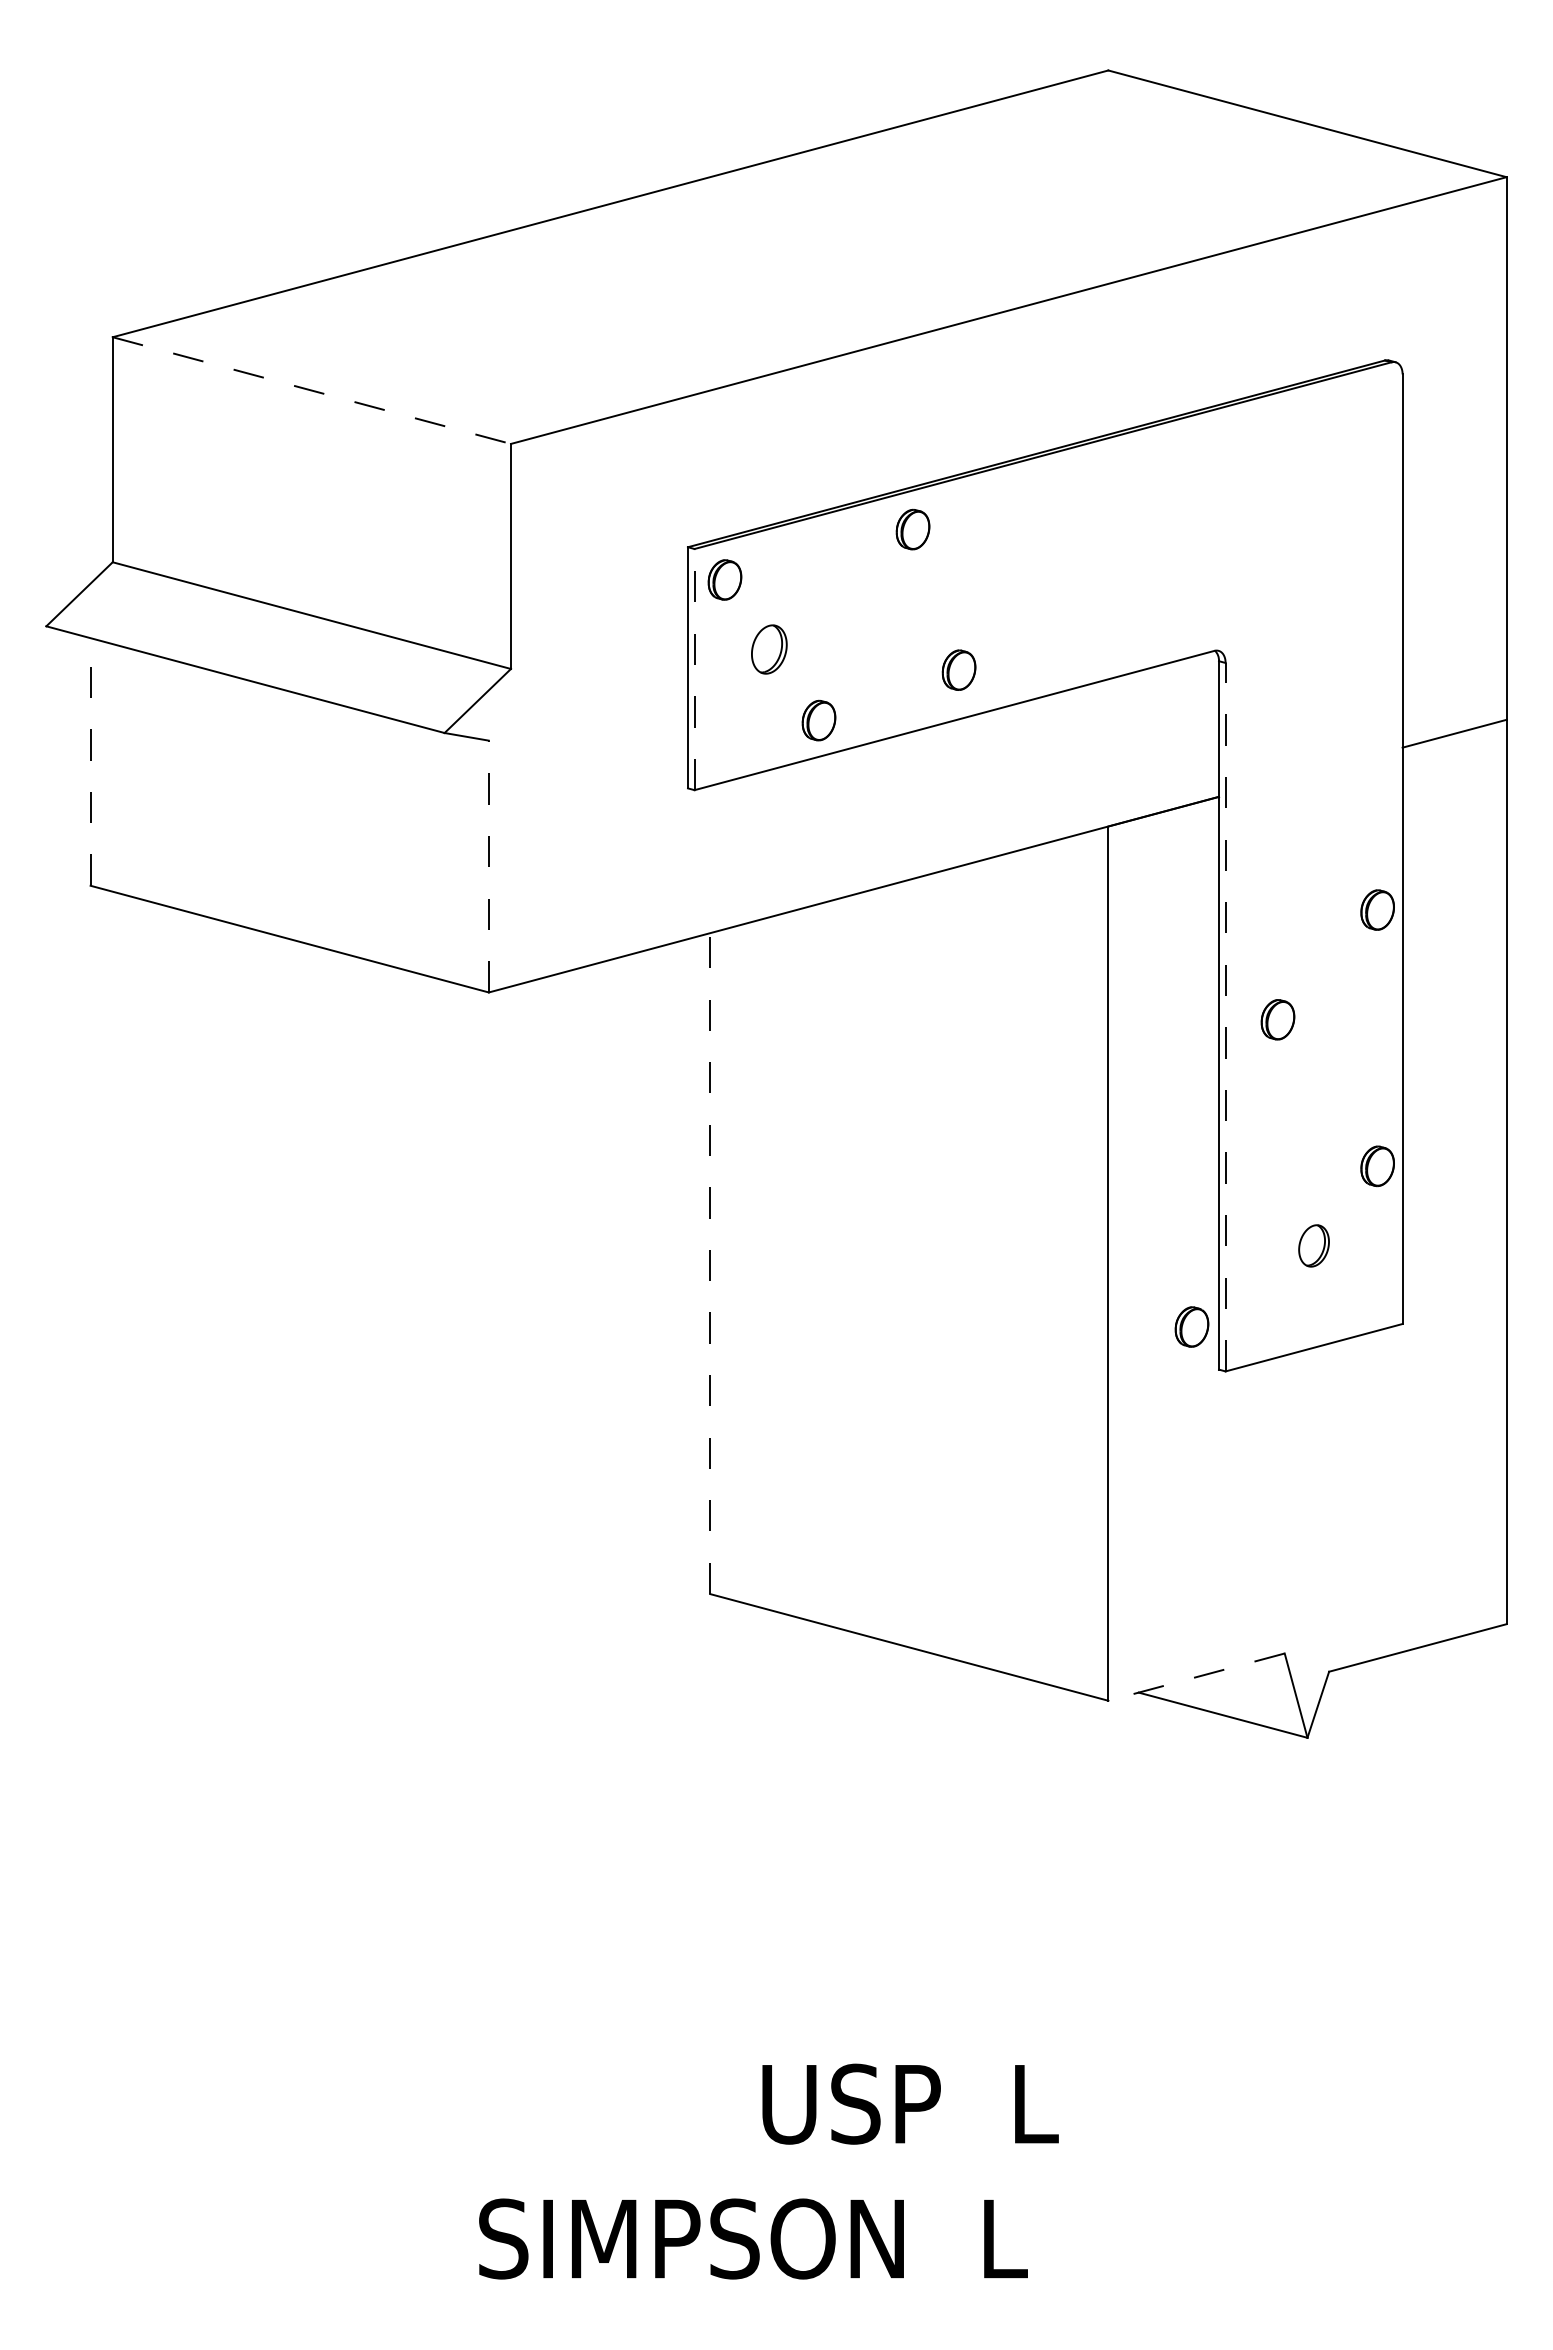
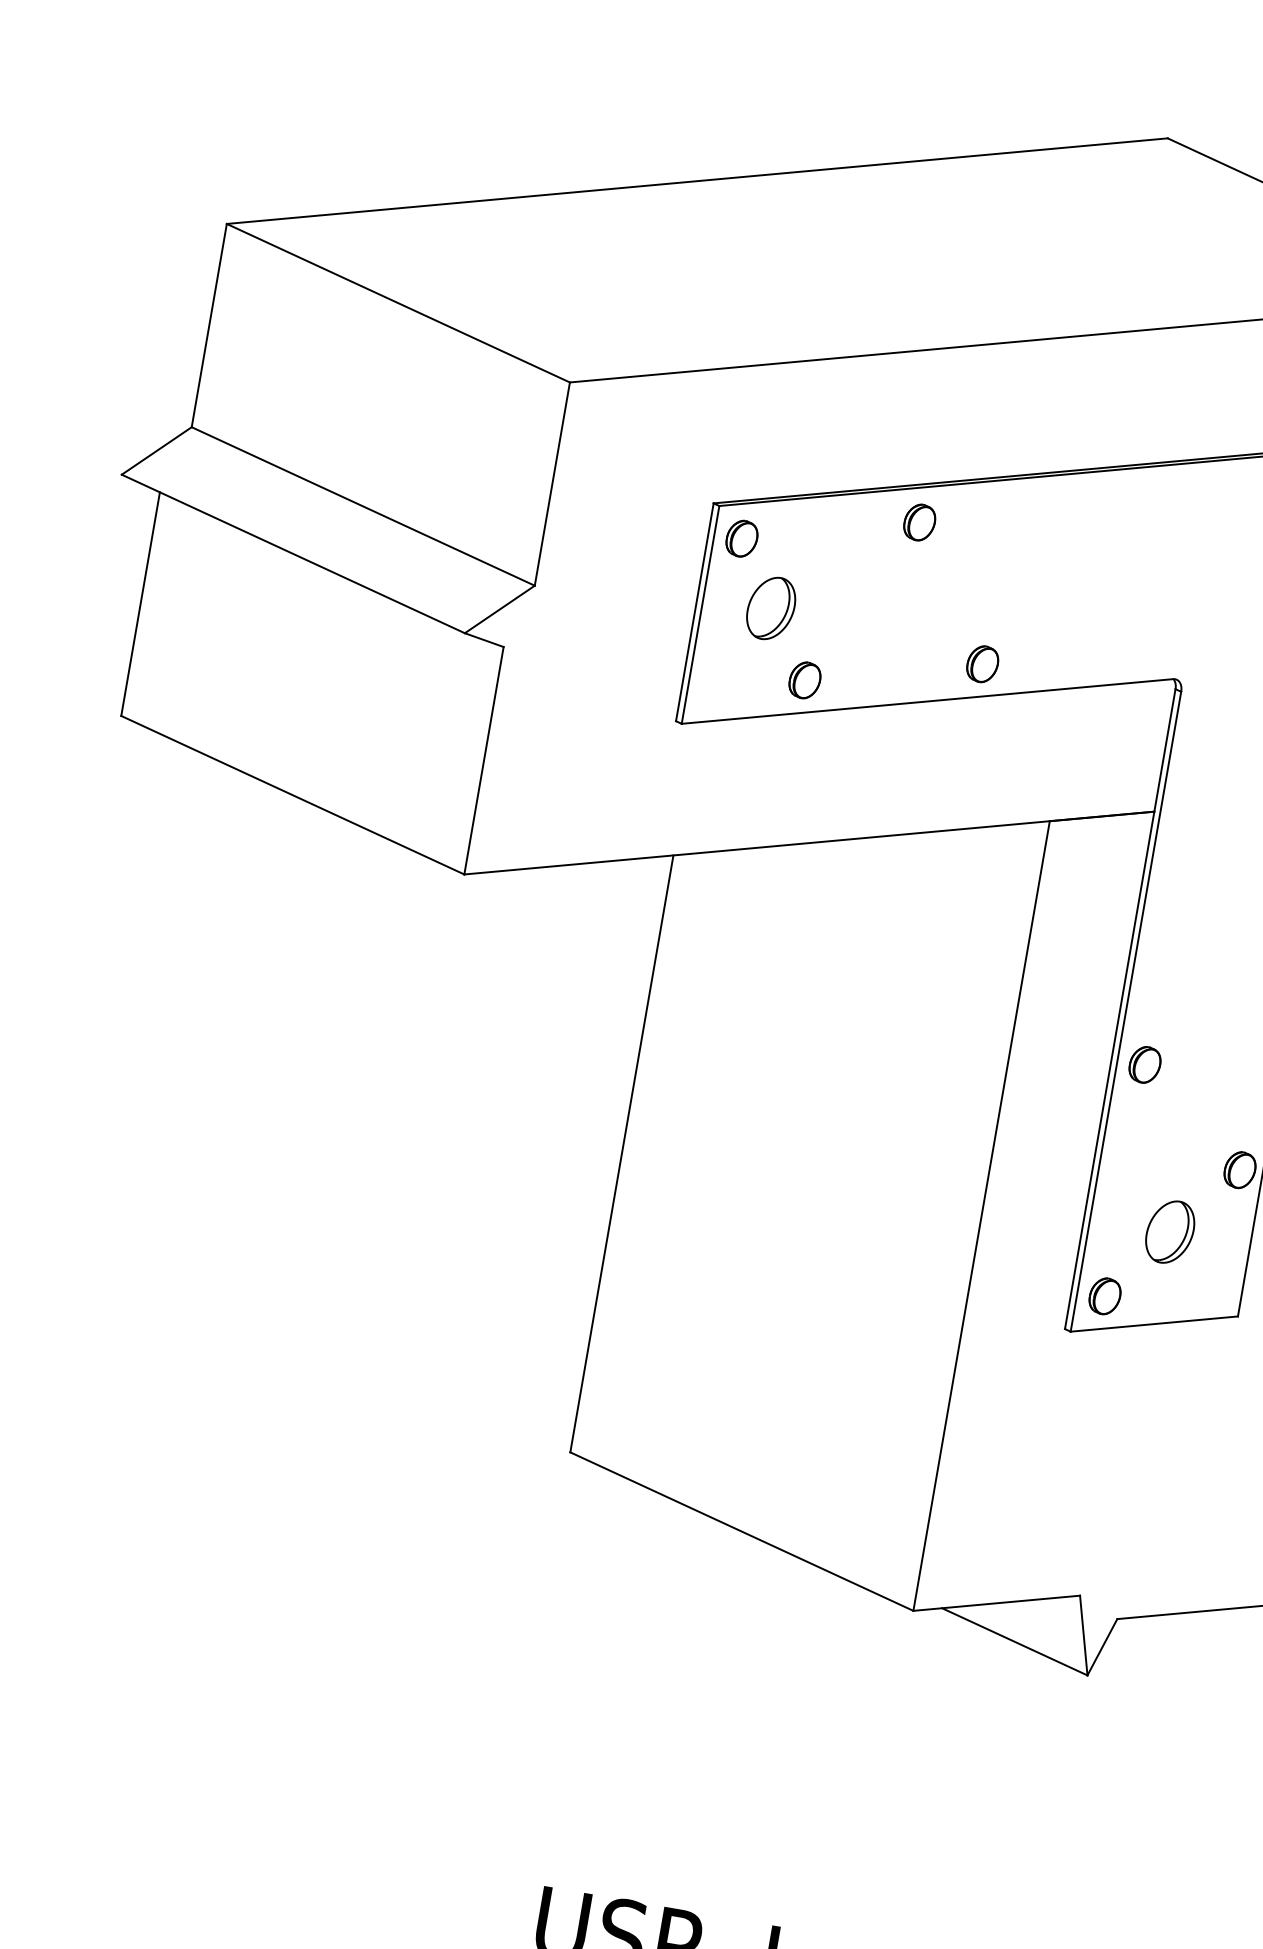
line: (312, 390) -> (398, 303), dashed -> solid
part: (769, 649) -> (771, 608), size x1.43
line: (694, 669) -> (700, 614), dashed -> solid
part: (958, 669) -> (982, 663), moved
line: (90, 761) -> (140, 603), dashed -> solid
line: (488, 866) -> (483, 760), dashed -> solid
line: (1225, 1016) -> (1125, 1011), dashed -> solid
part: (1277, 1019) -> (1144, 1064), moved
part: (1313, 1245) -> (1169, 1231), size x1.67
line: (710, 1263) -> (622, 1153), dashed -> solid
part: (1191, 1326) -> (1104, 1295), moved
line: (1196, 1677) -> (996, 1603), dashed -> solid

